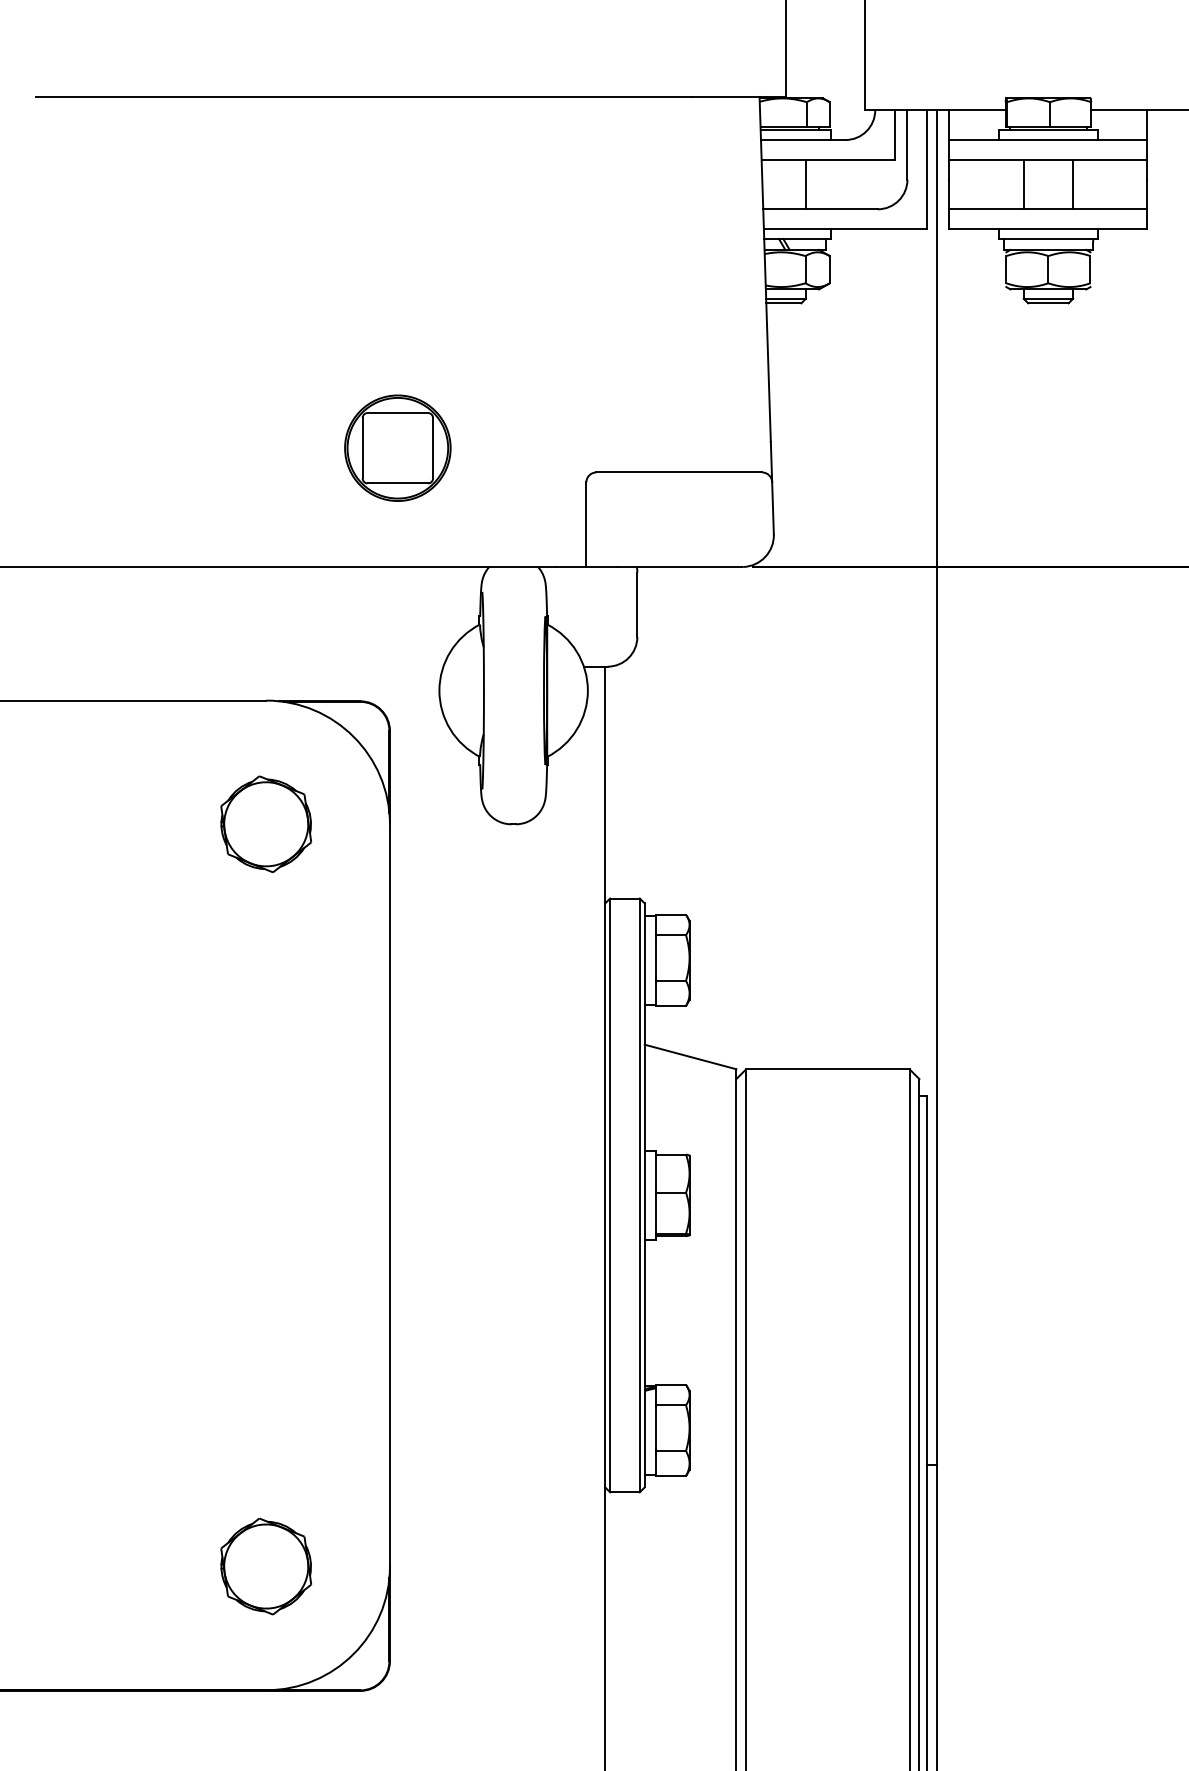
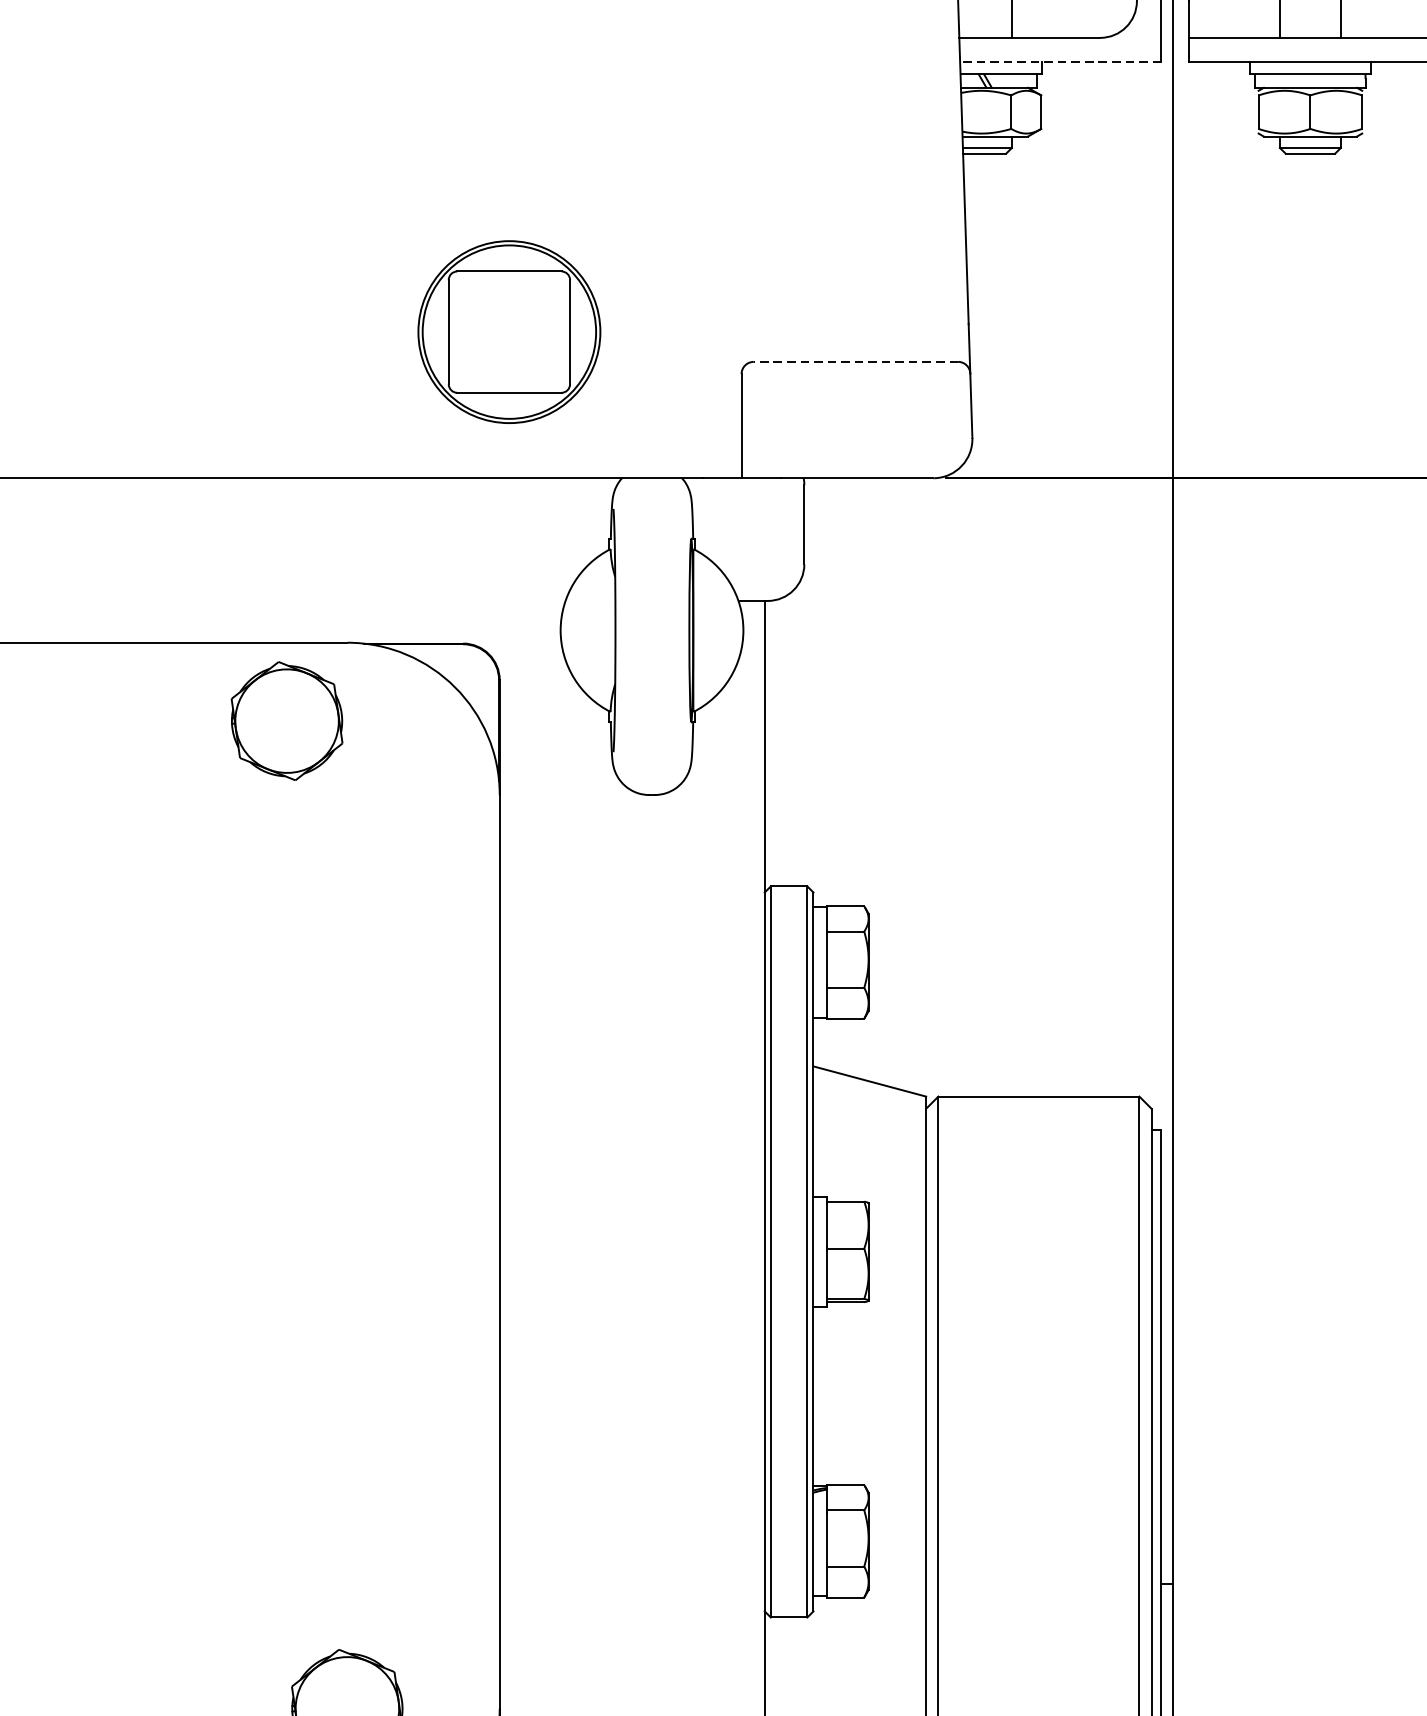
line: (845, 229) -> (1060, 62), solid -> dashed
part: (397, 447) -> (509, 331), size x1.4
line: (679, 472) -> (856, 361), solid -> dashed
part: (266, 823) -> (287, 720), moved

